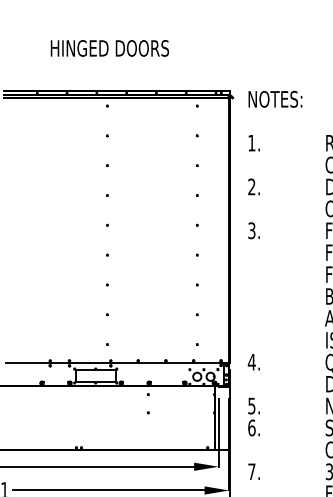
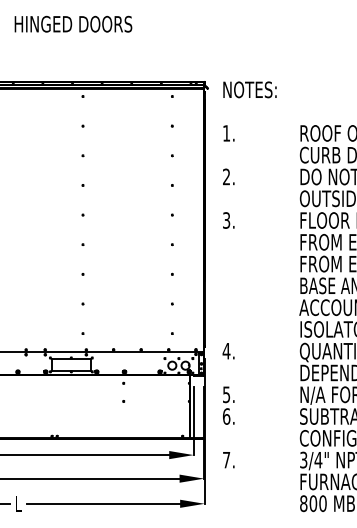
text: (109, 47) -> (73, 23), moved

